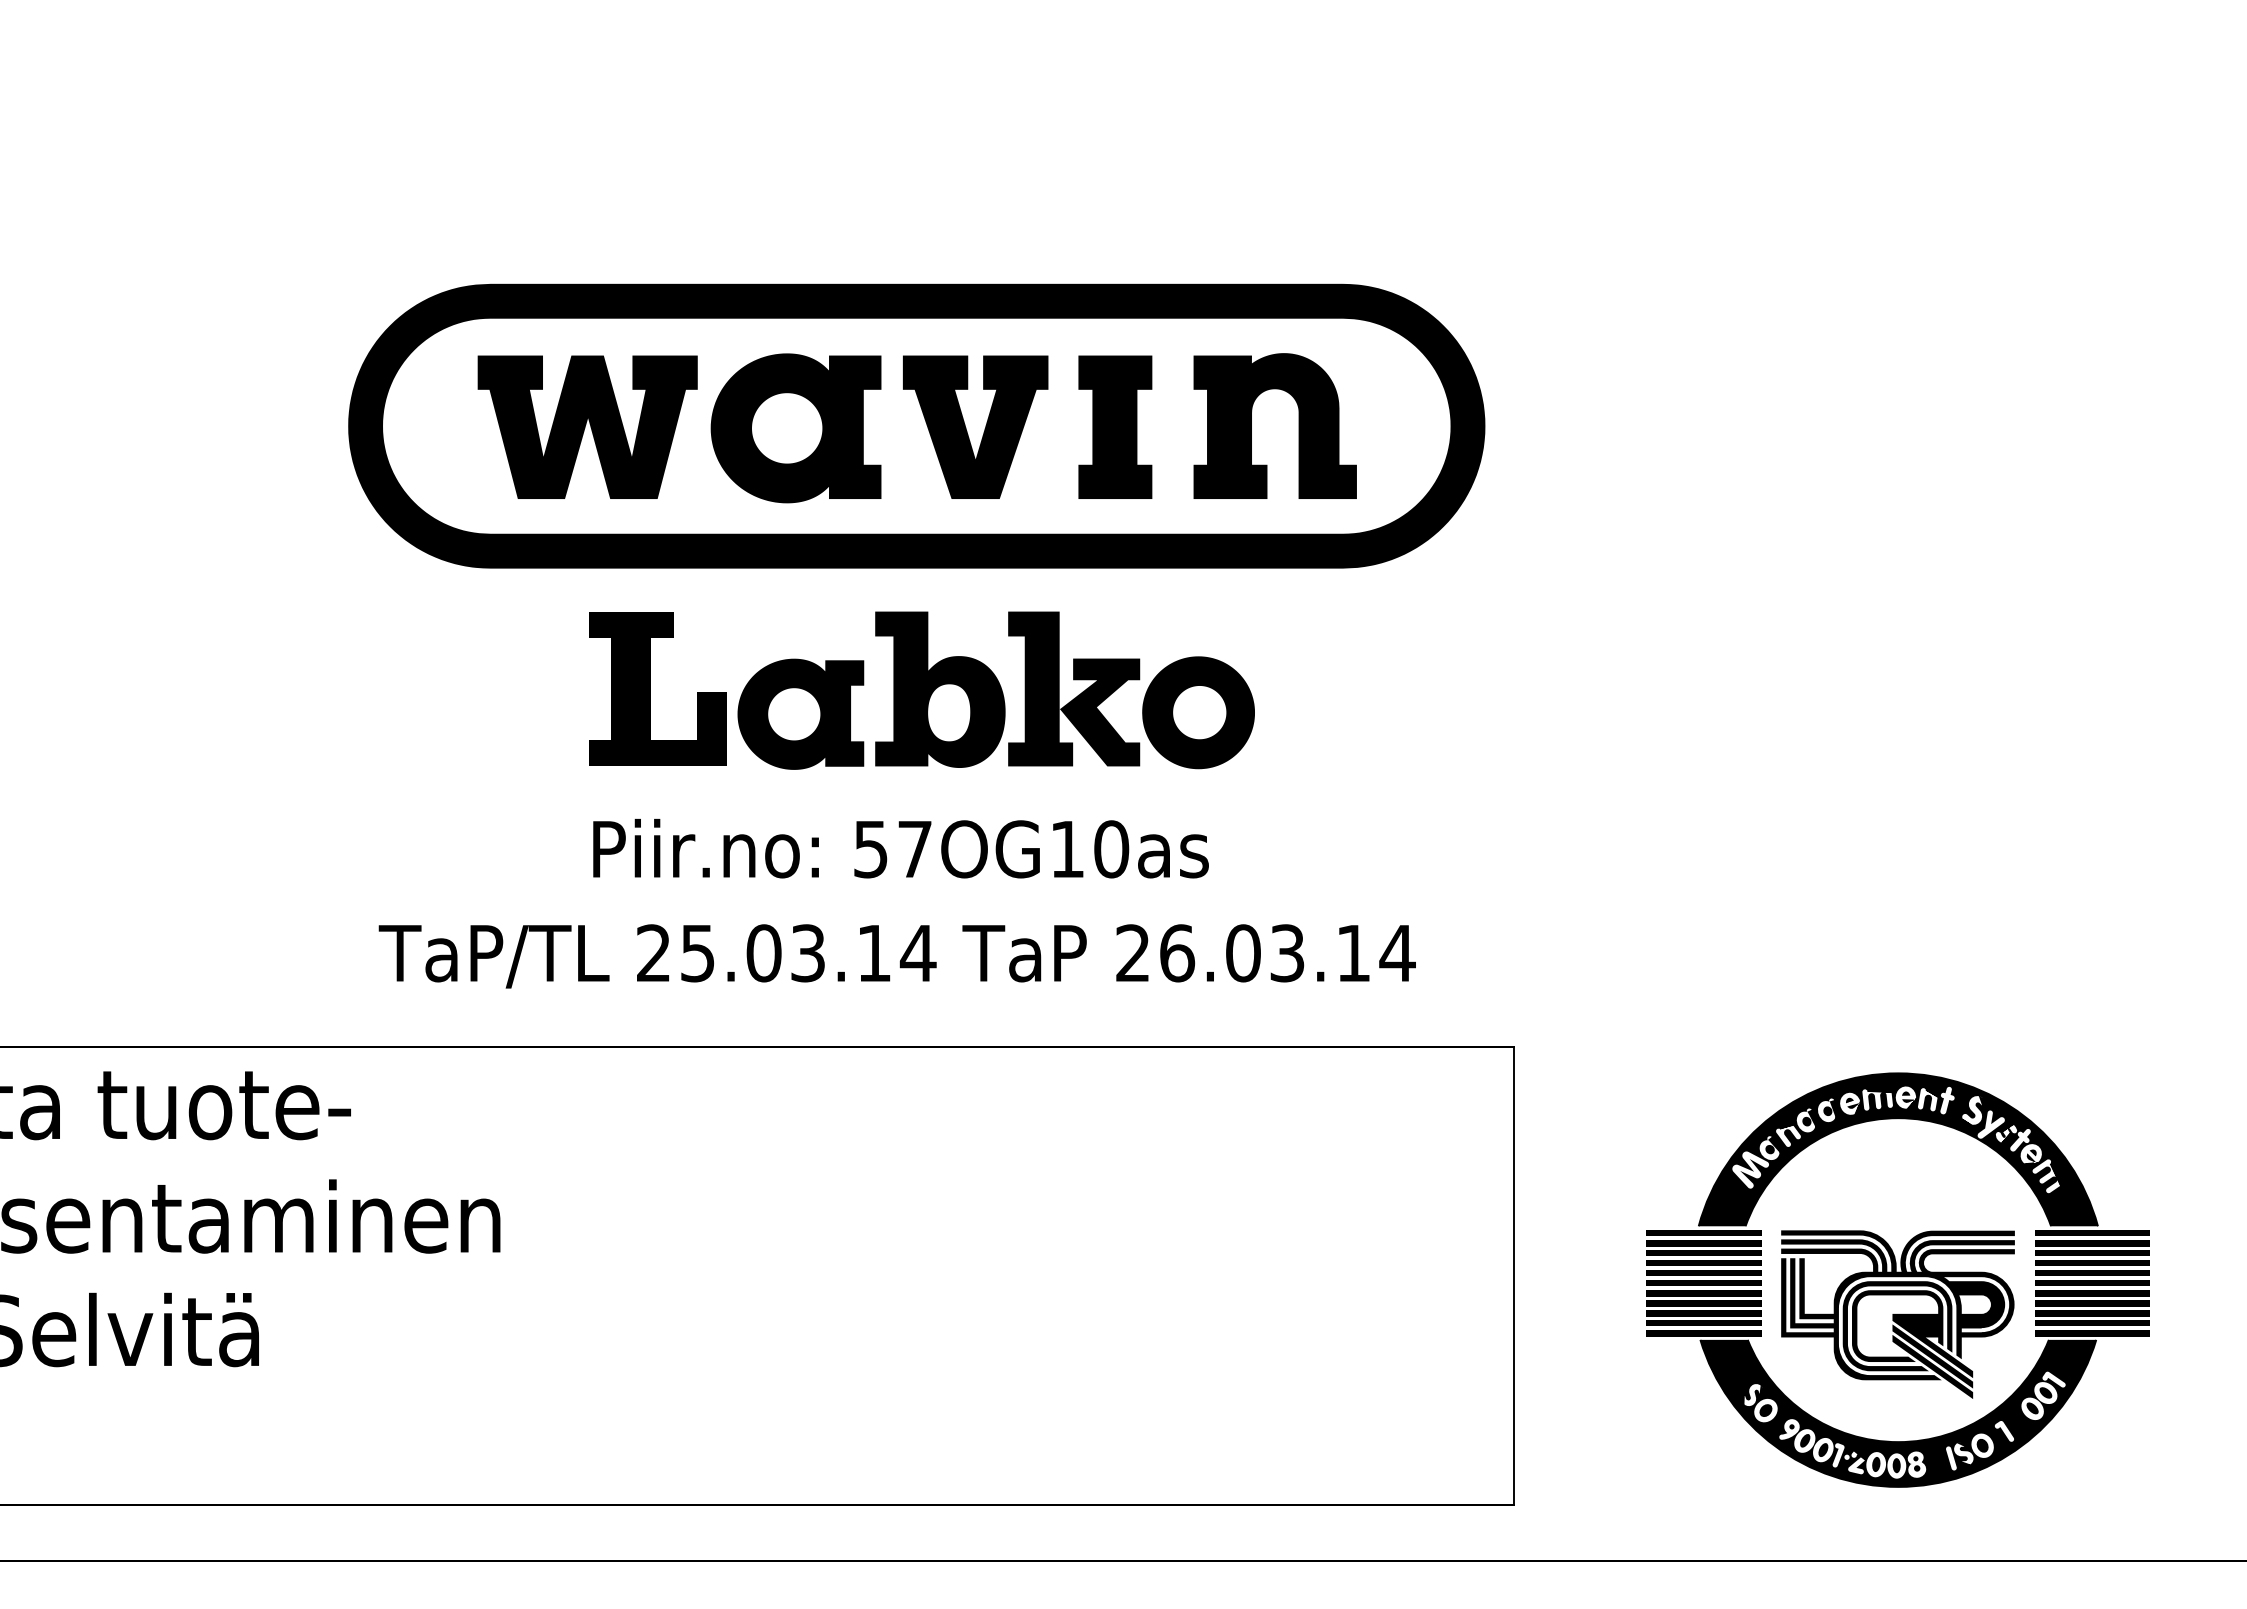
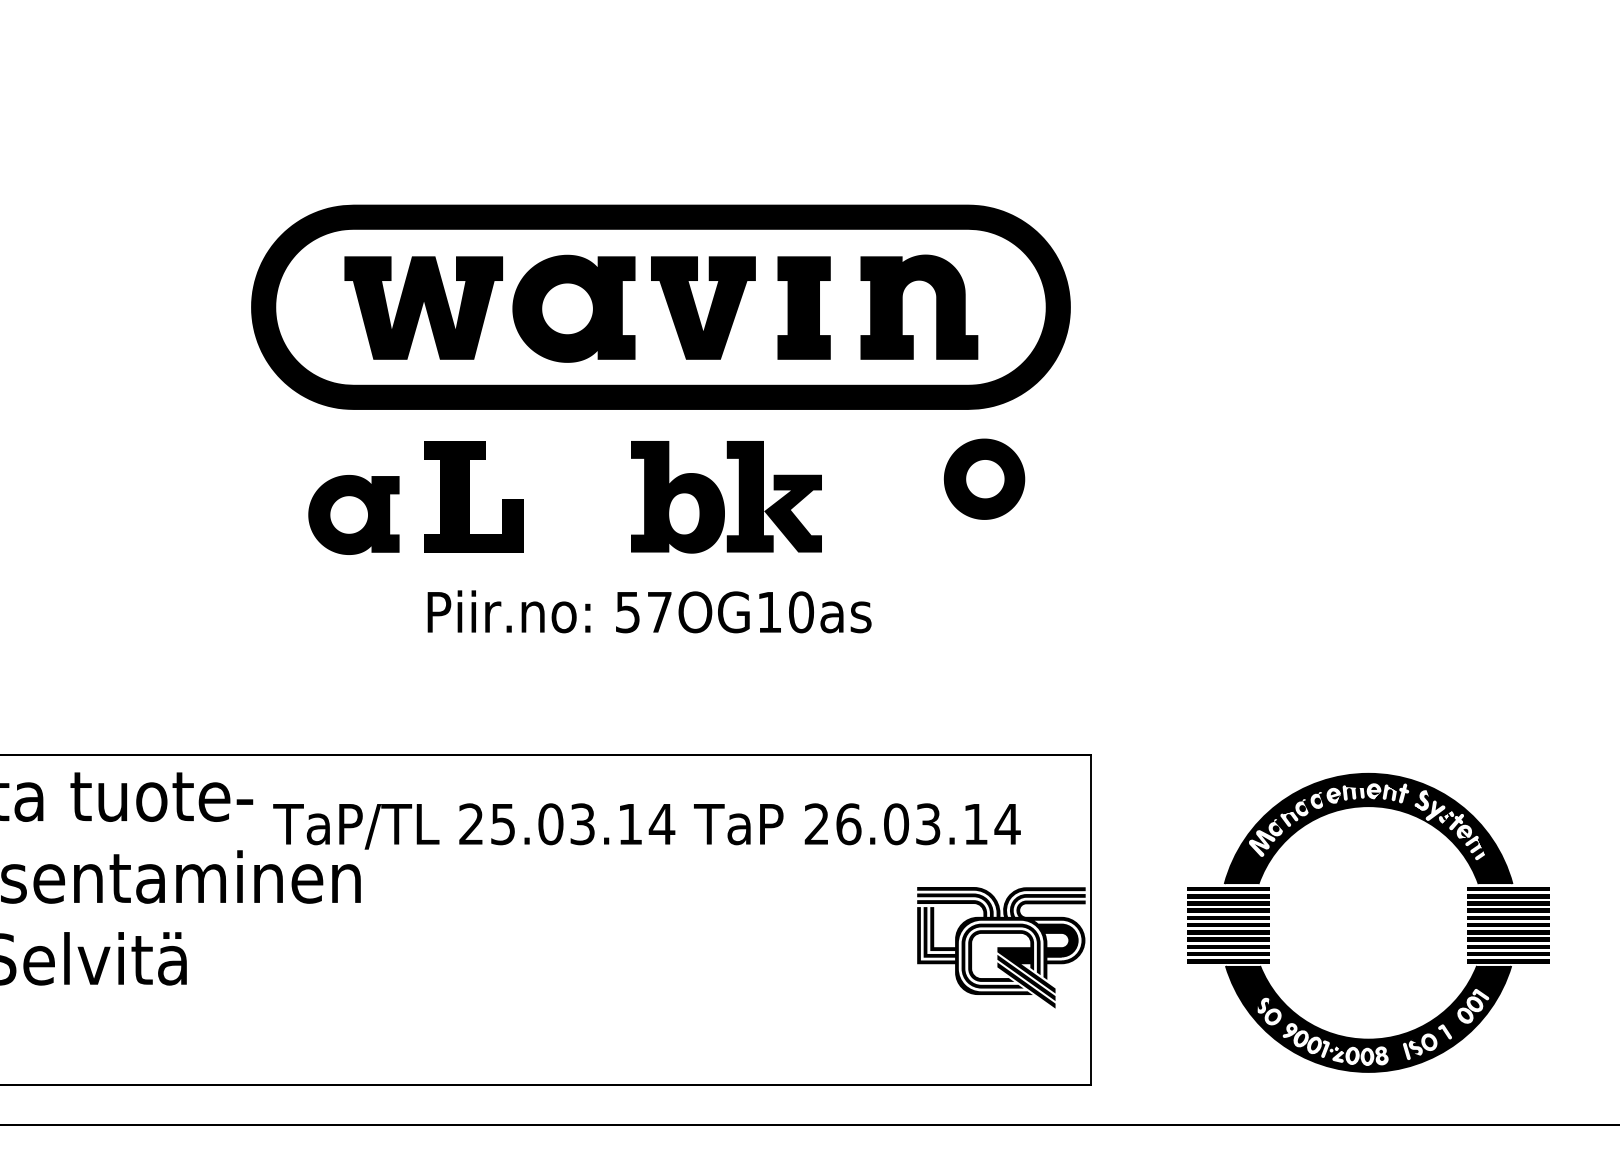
part: (1198, 712) -> (984, 479), moved
part: (800, 713) -> (353, 514), moved
text: (896, 956) -> (646, 826), moved
part: (1897, 1314) -> (1001, 947), moved

